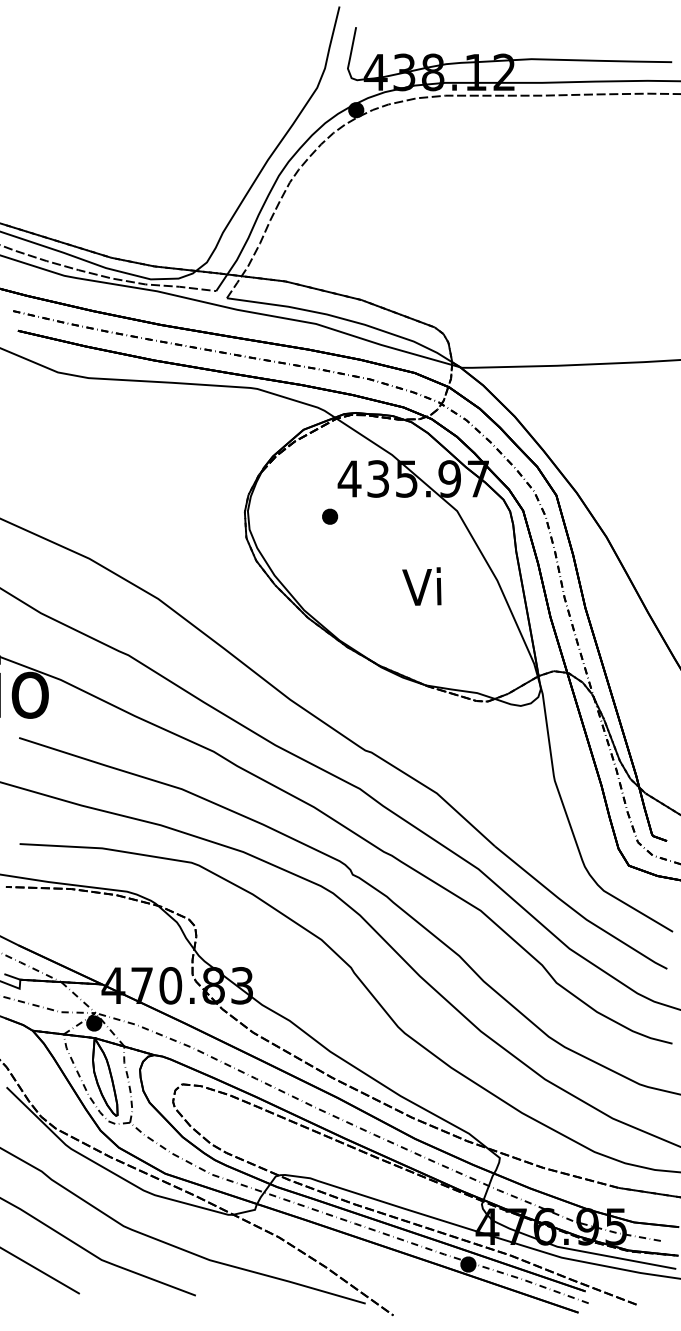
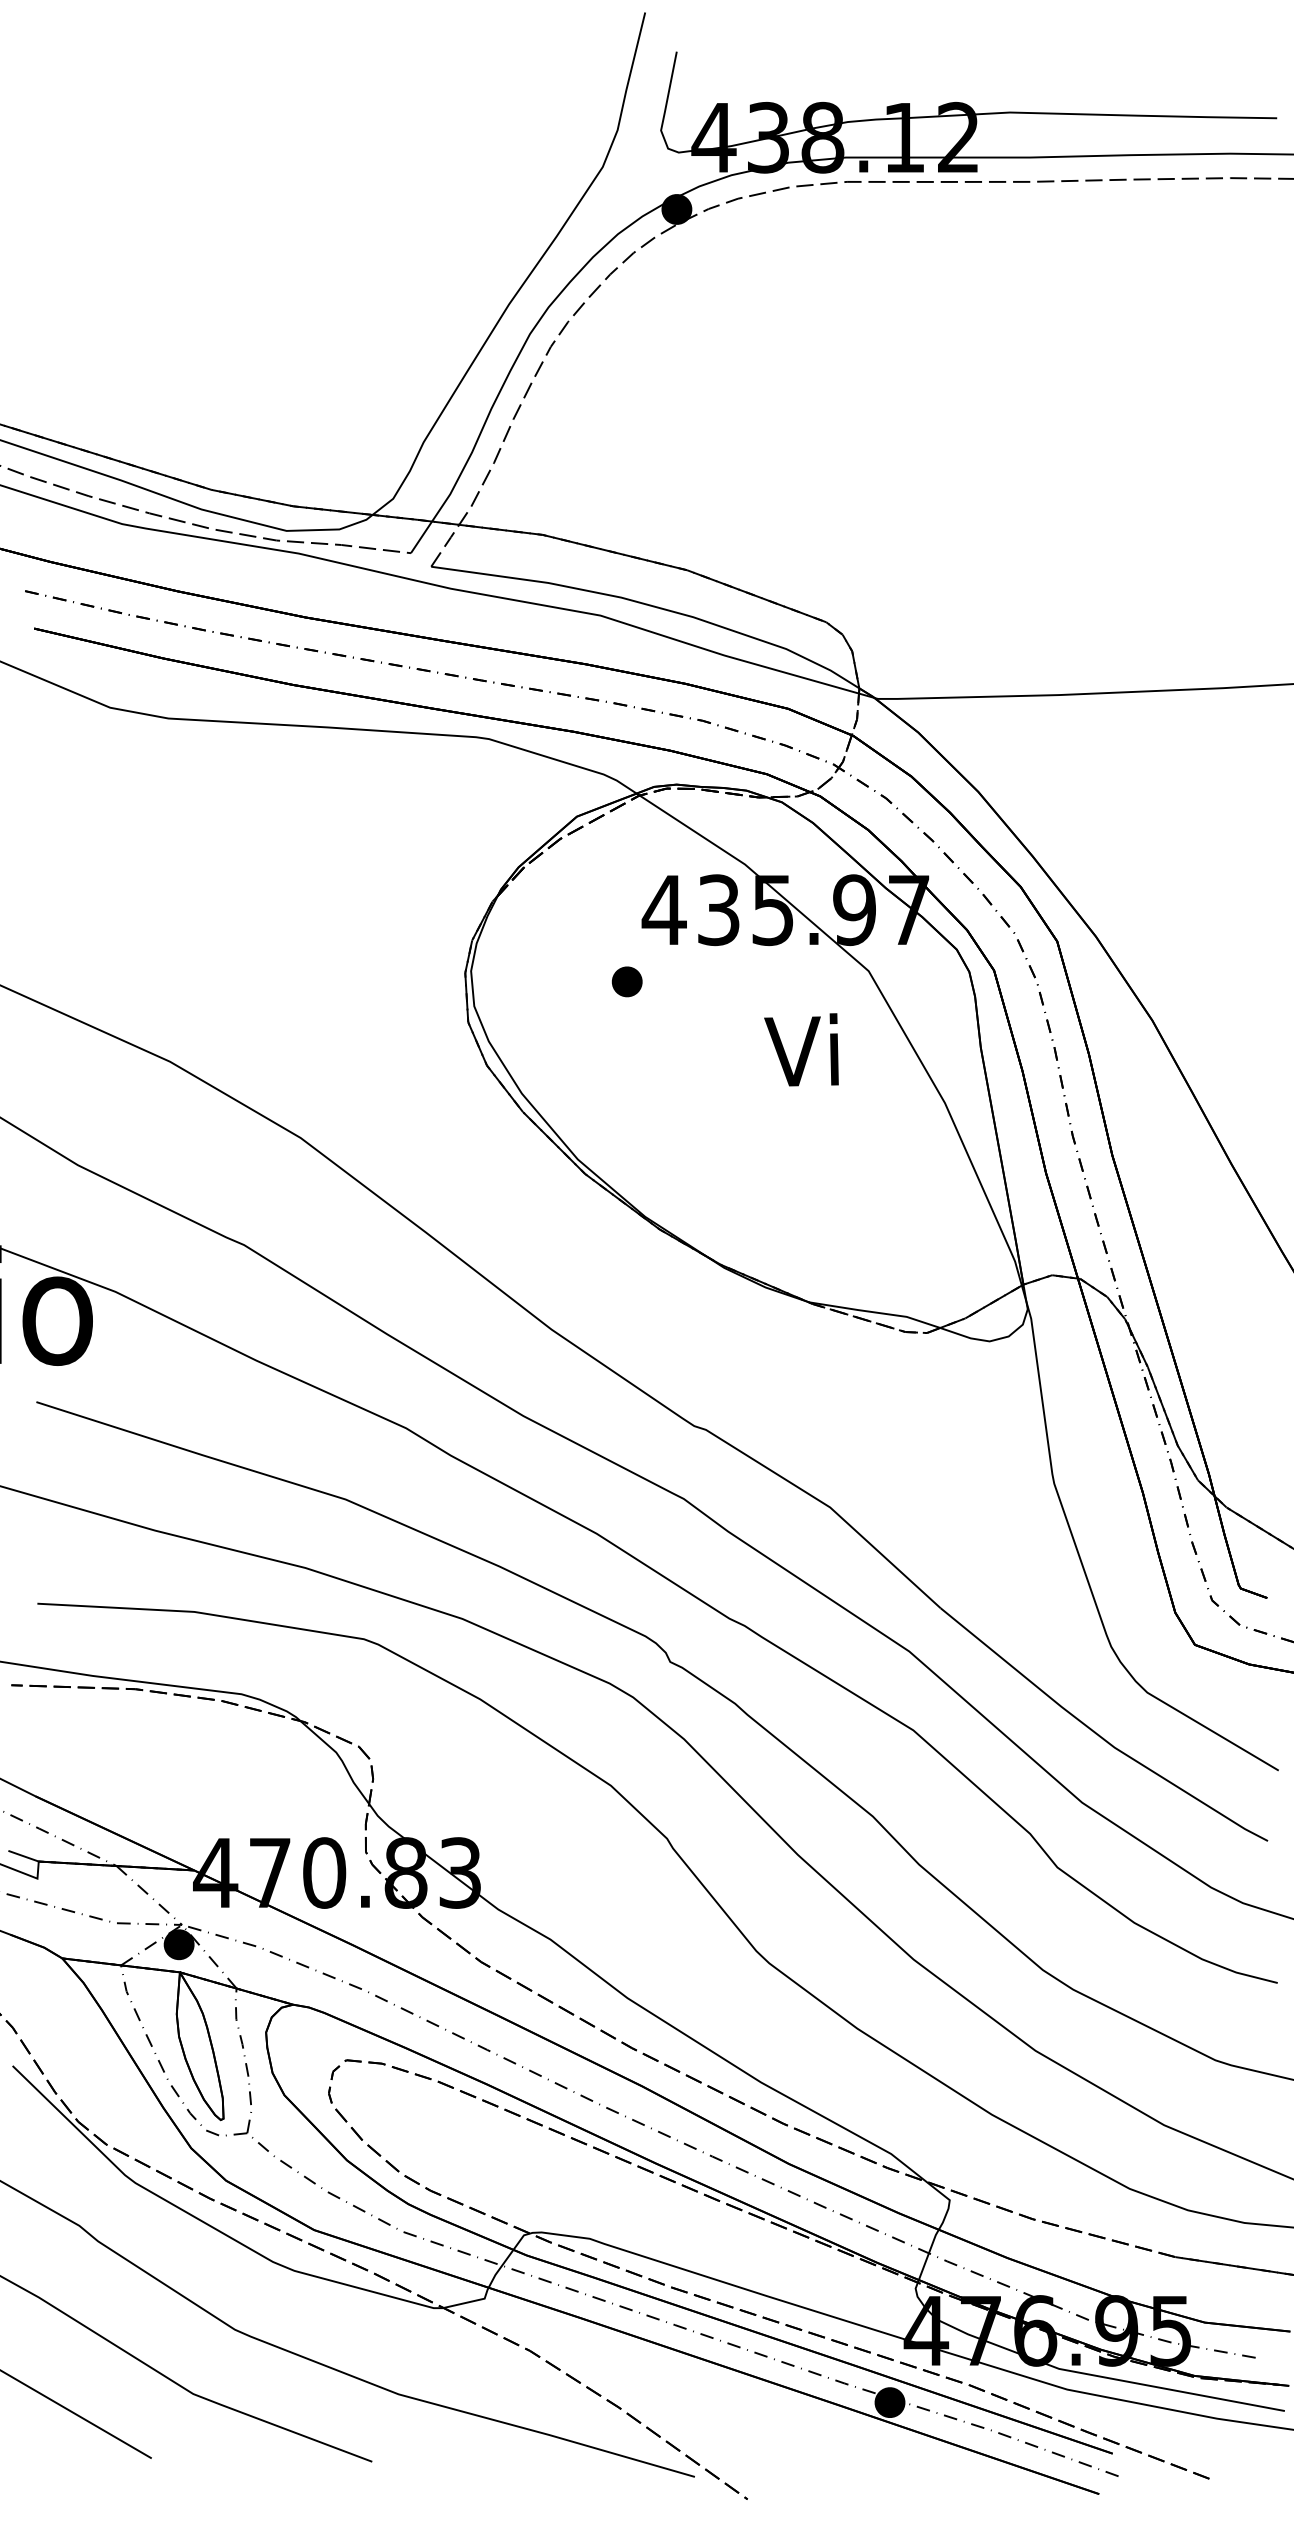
text: (421, 586) -> (800, 1049), moved

